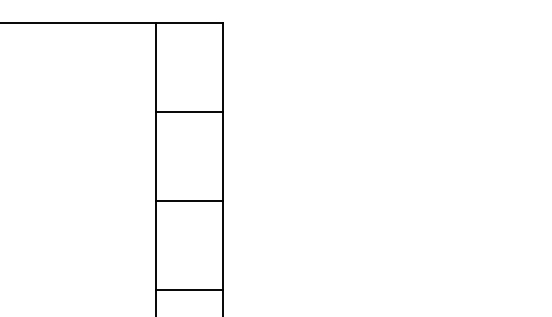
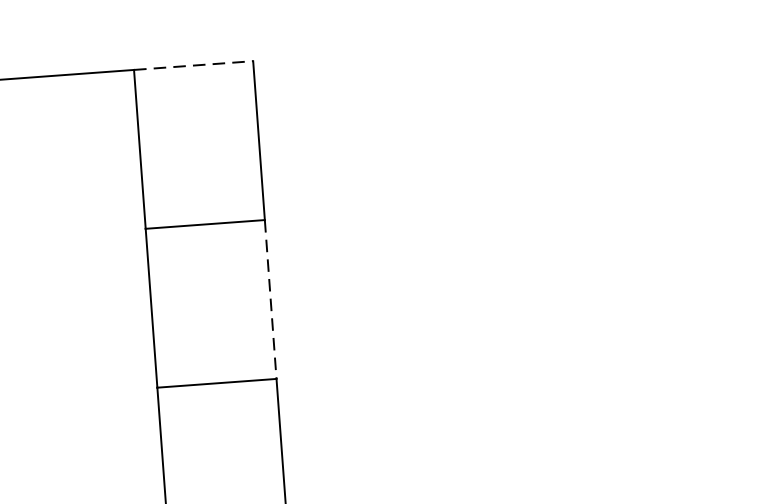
line: (190, 23) -> (194, 66), solid -> dashed
line: (223, 156) -> (271, 299), solid -> dashed

